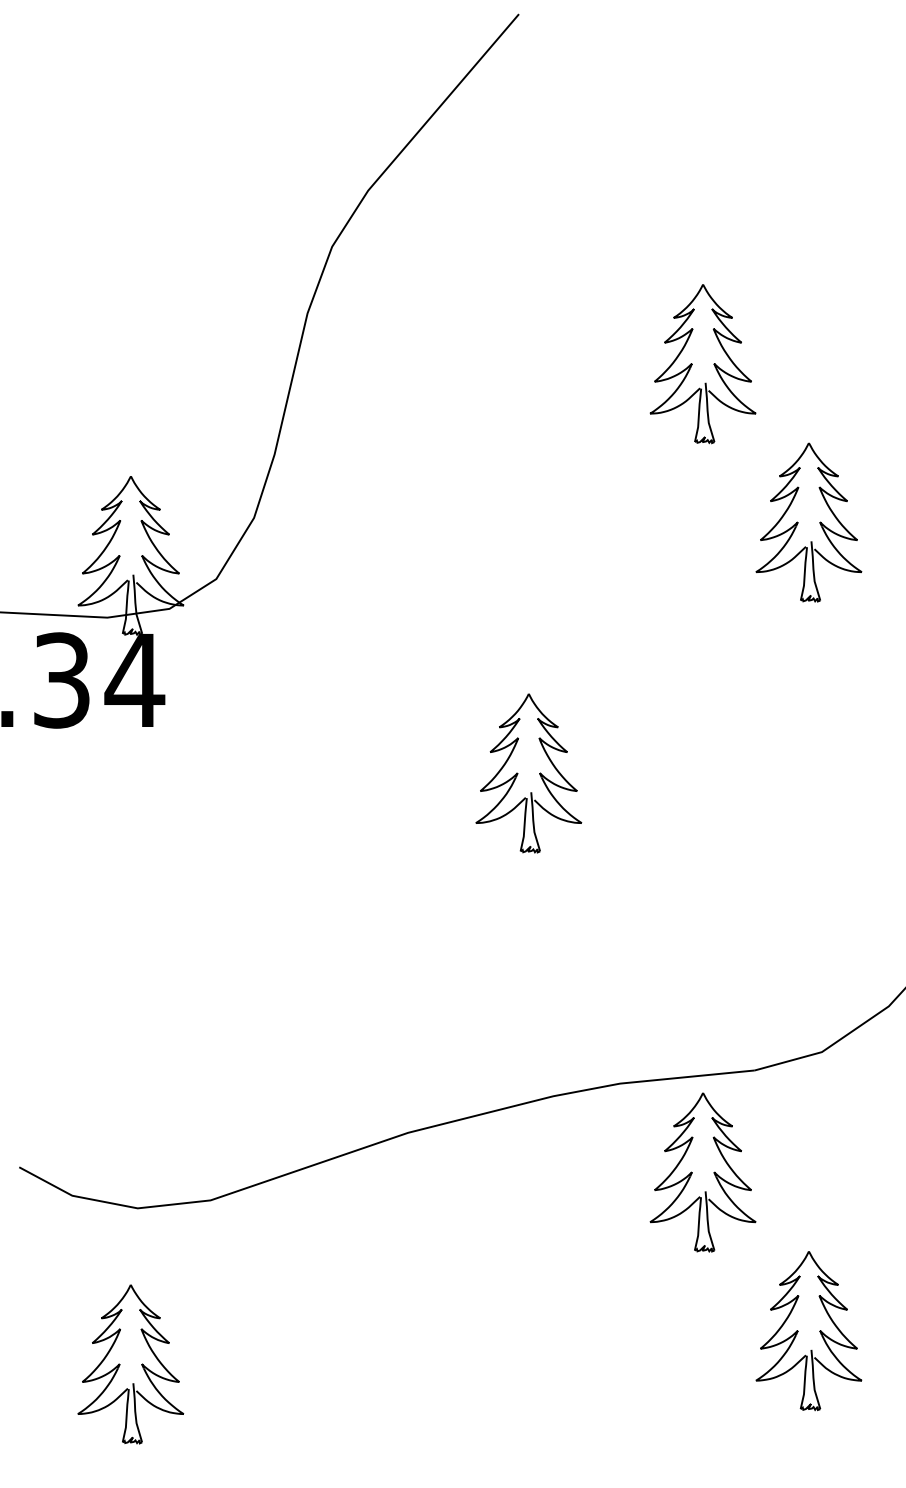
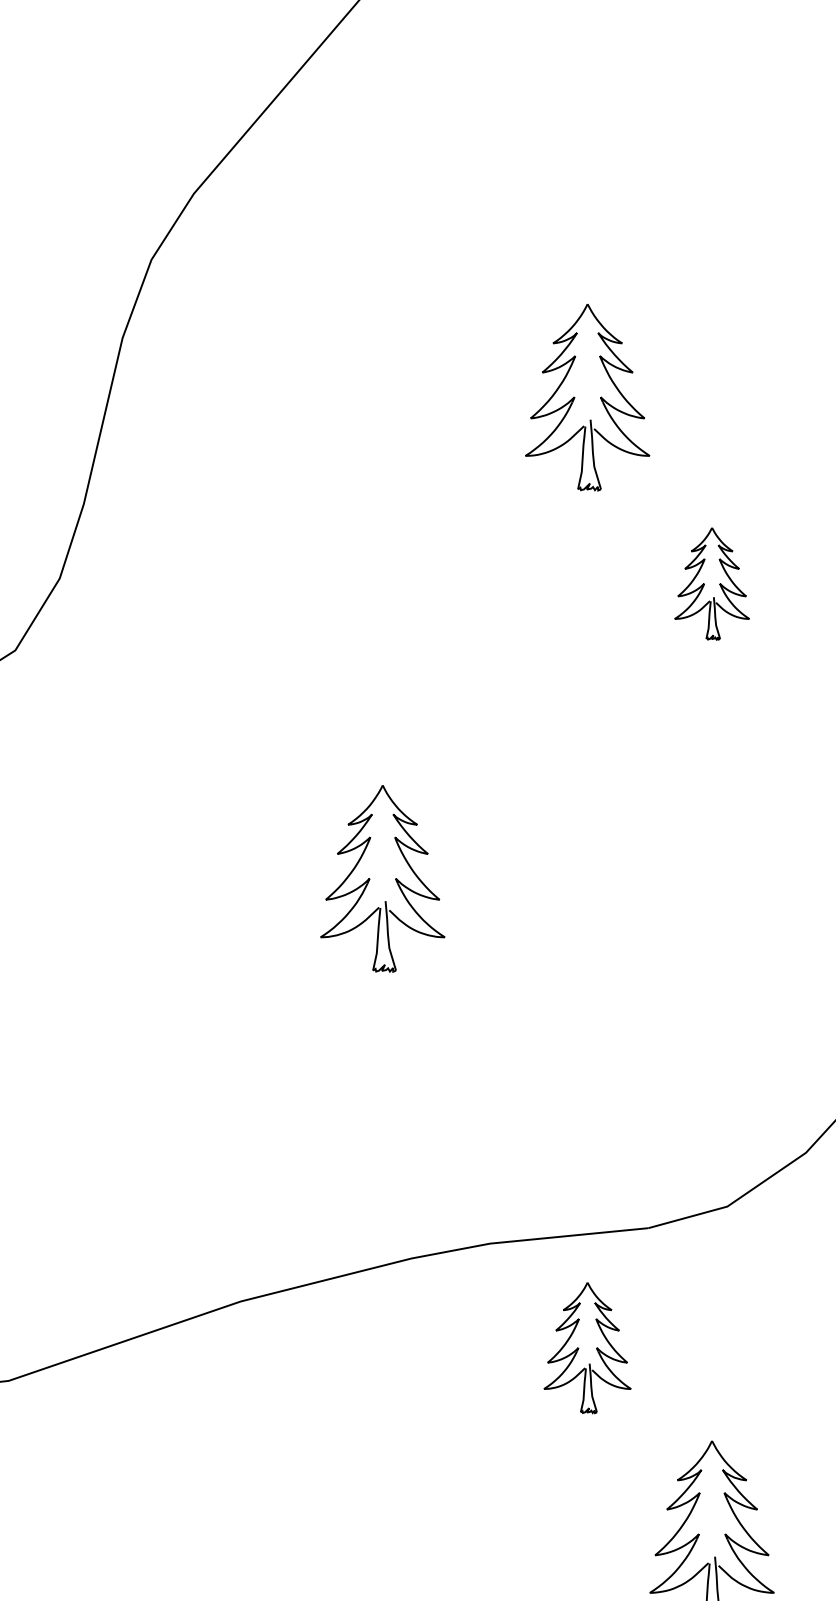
part: (808, 522) -> (711, 583), size x0.6
part: (702, 1172) -> (586, 1348), size x0.7

